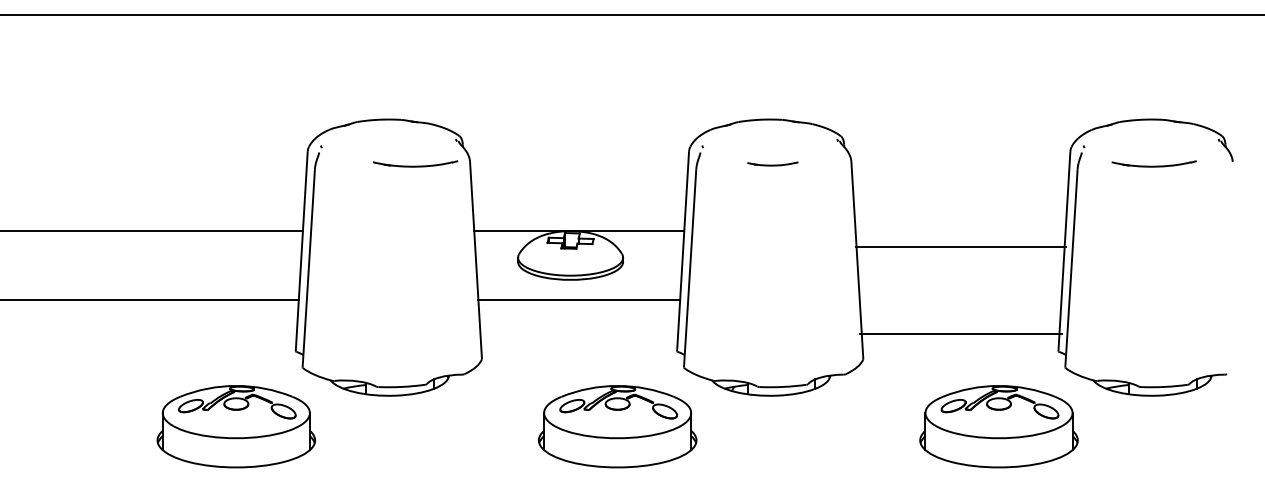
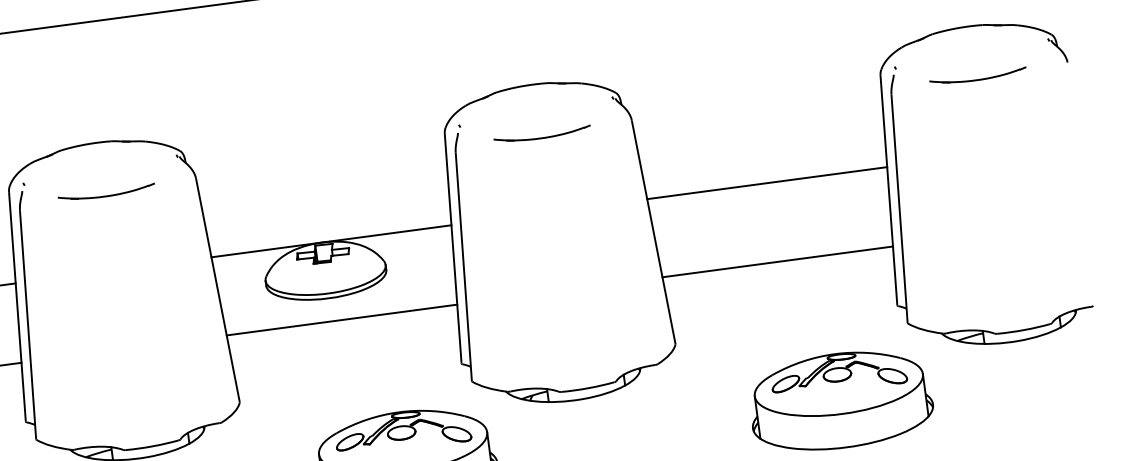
part: (415, 163) -> (106, 192), moved
part: (772, 163) -> (541, 134), size x1.67
line: (960, 247) -> (767, 183), moved
line: (960, 334) -> (777, 262), moved

